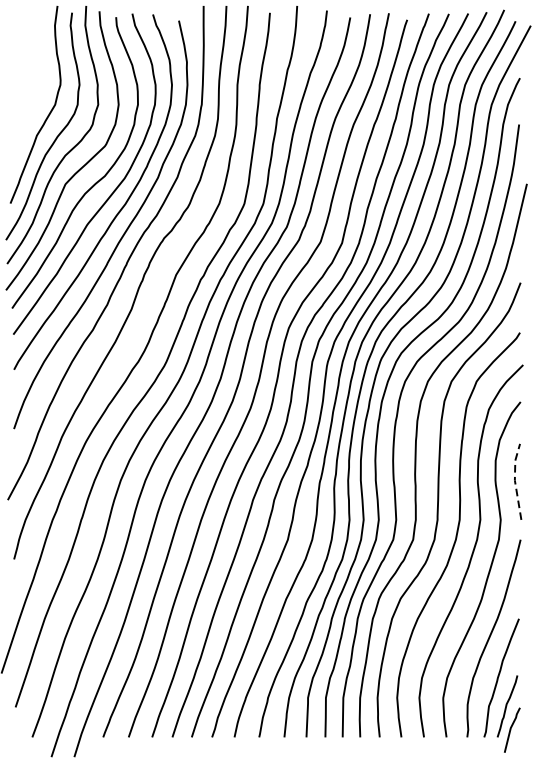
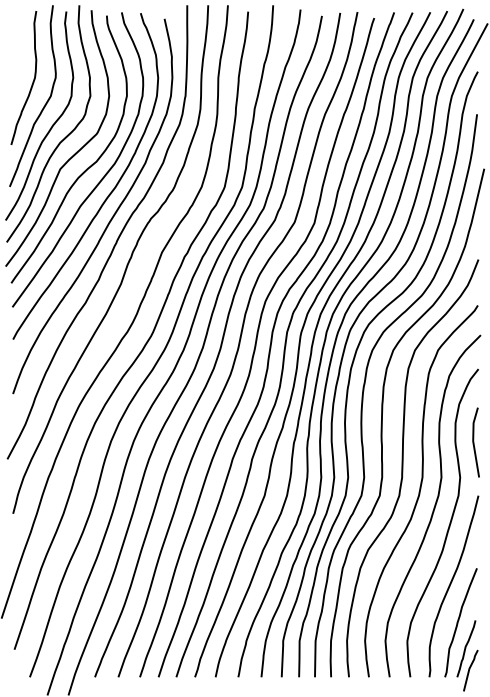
curve: (35, 88) -> (32, 81), added
line: (515, 480) -> (473, 441), dashed -> solid

